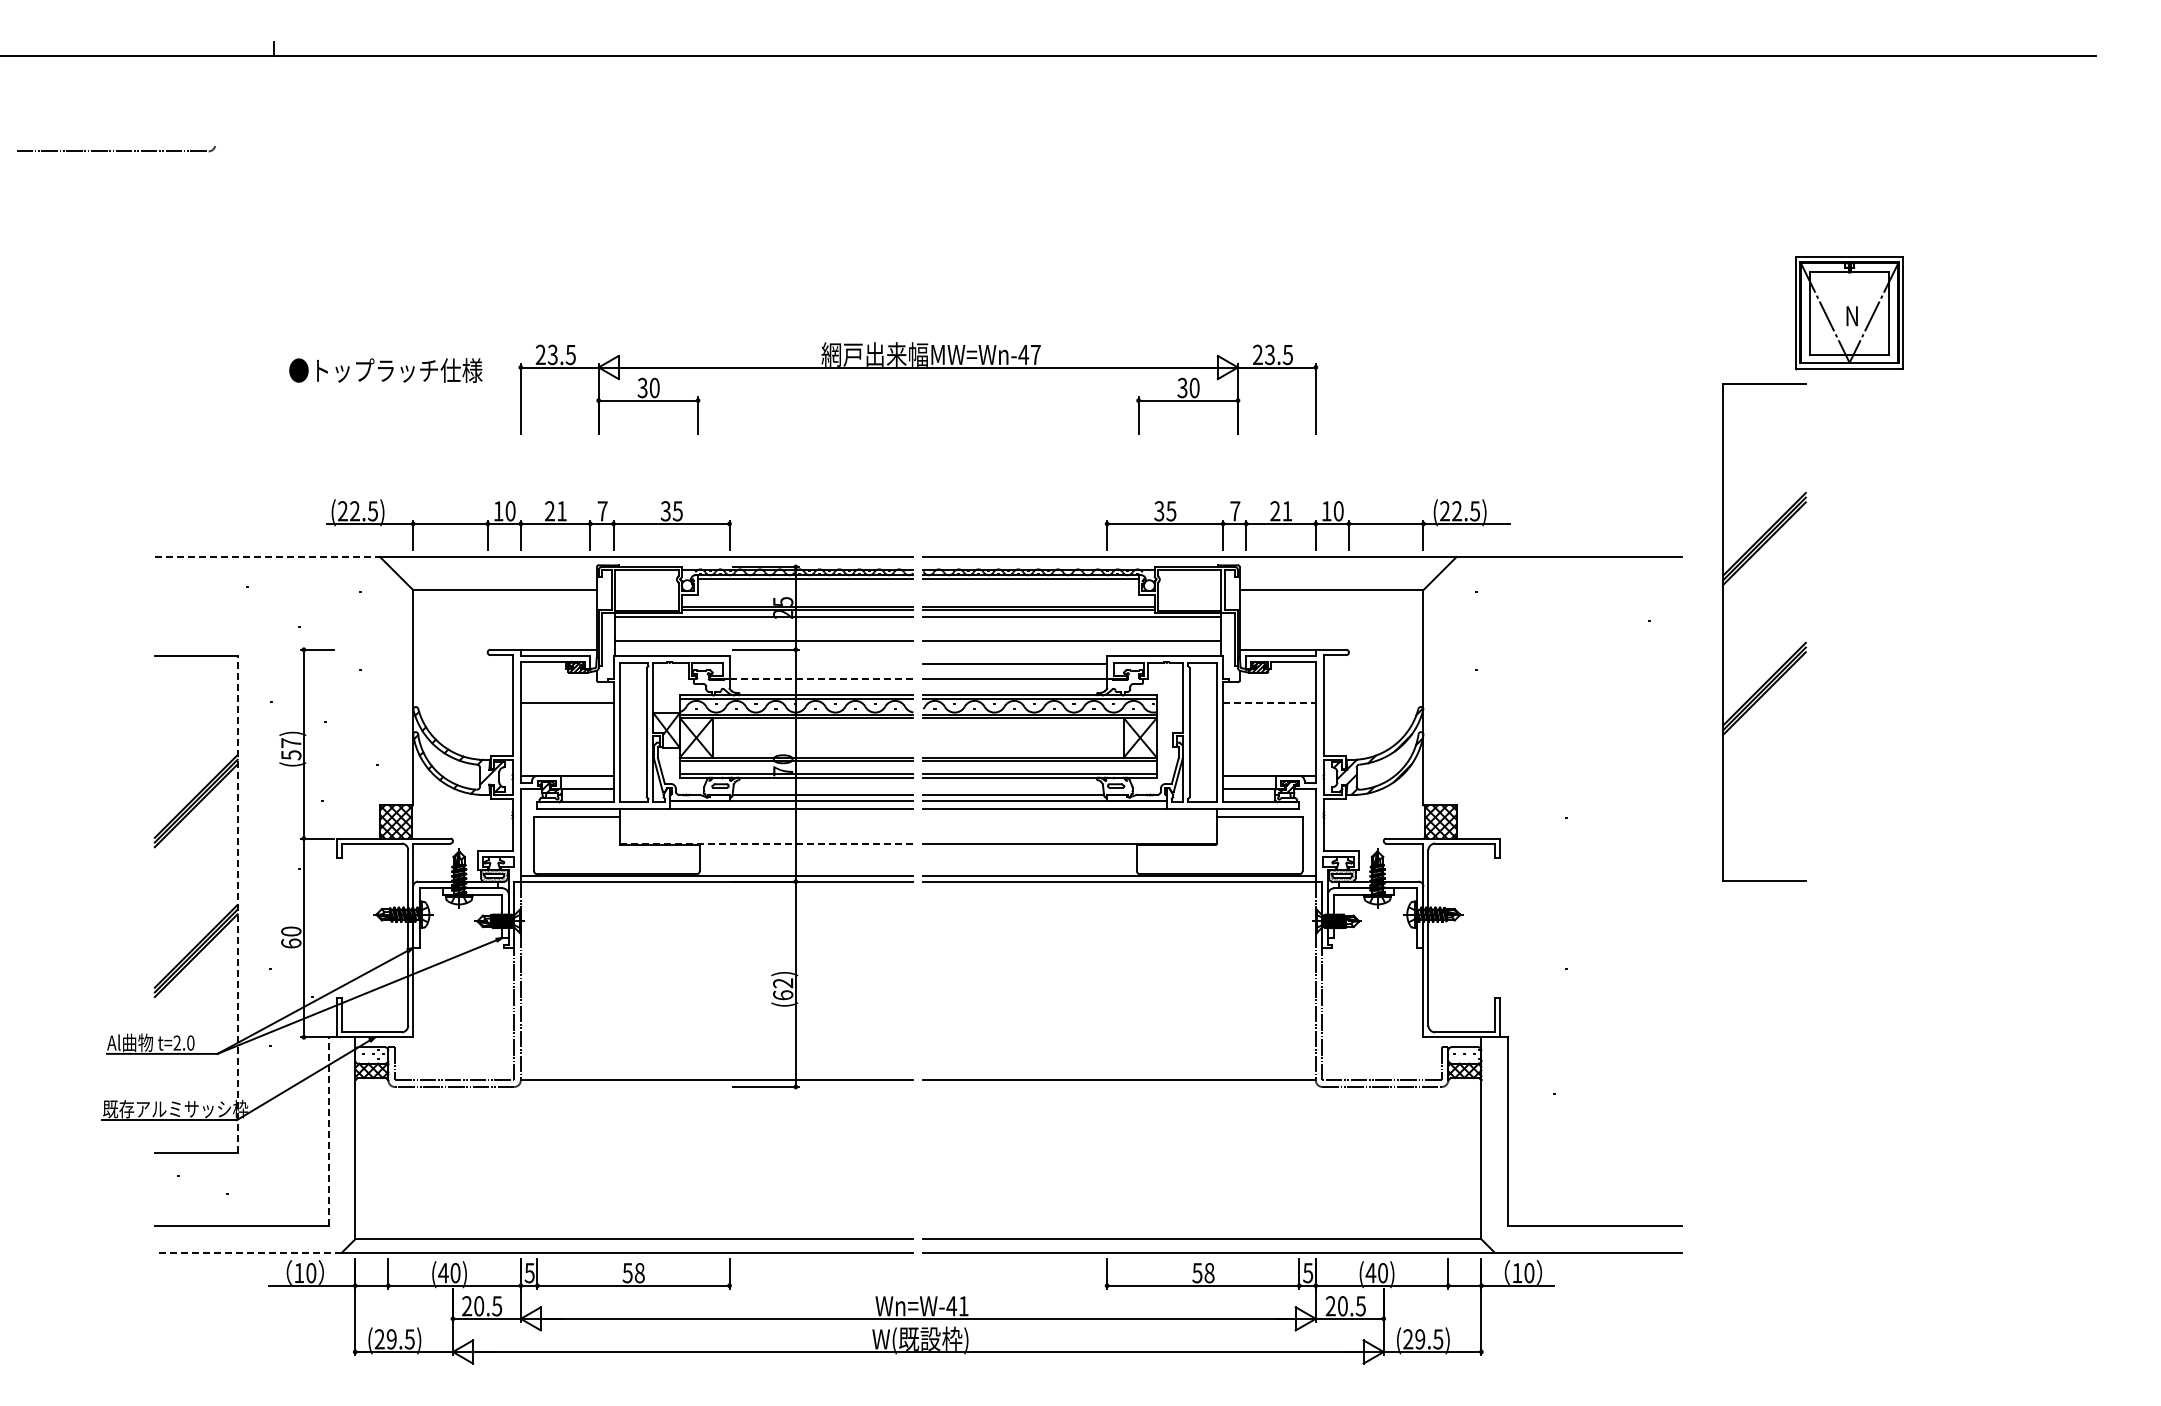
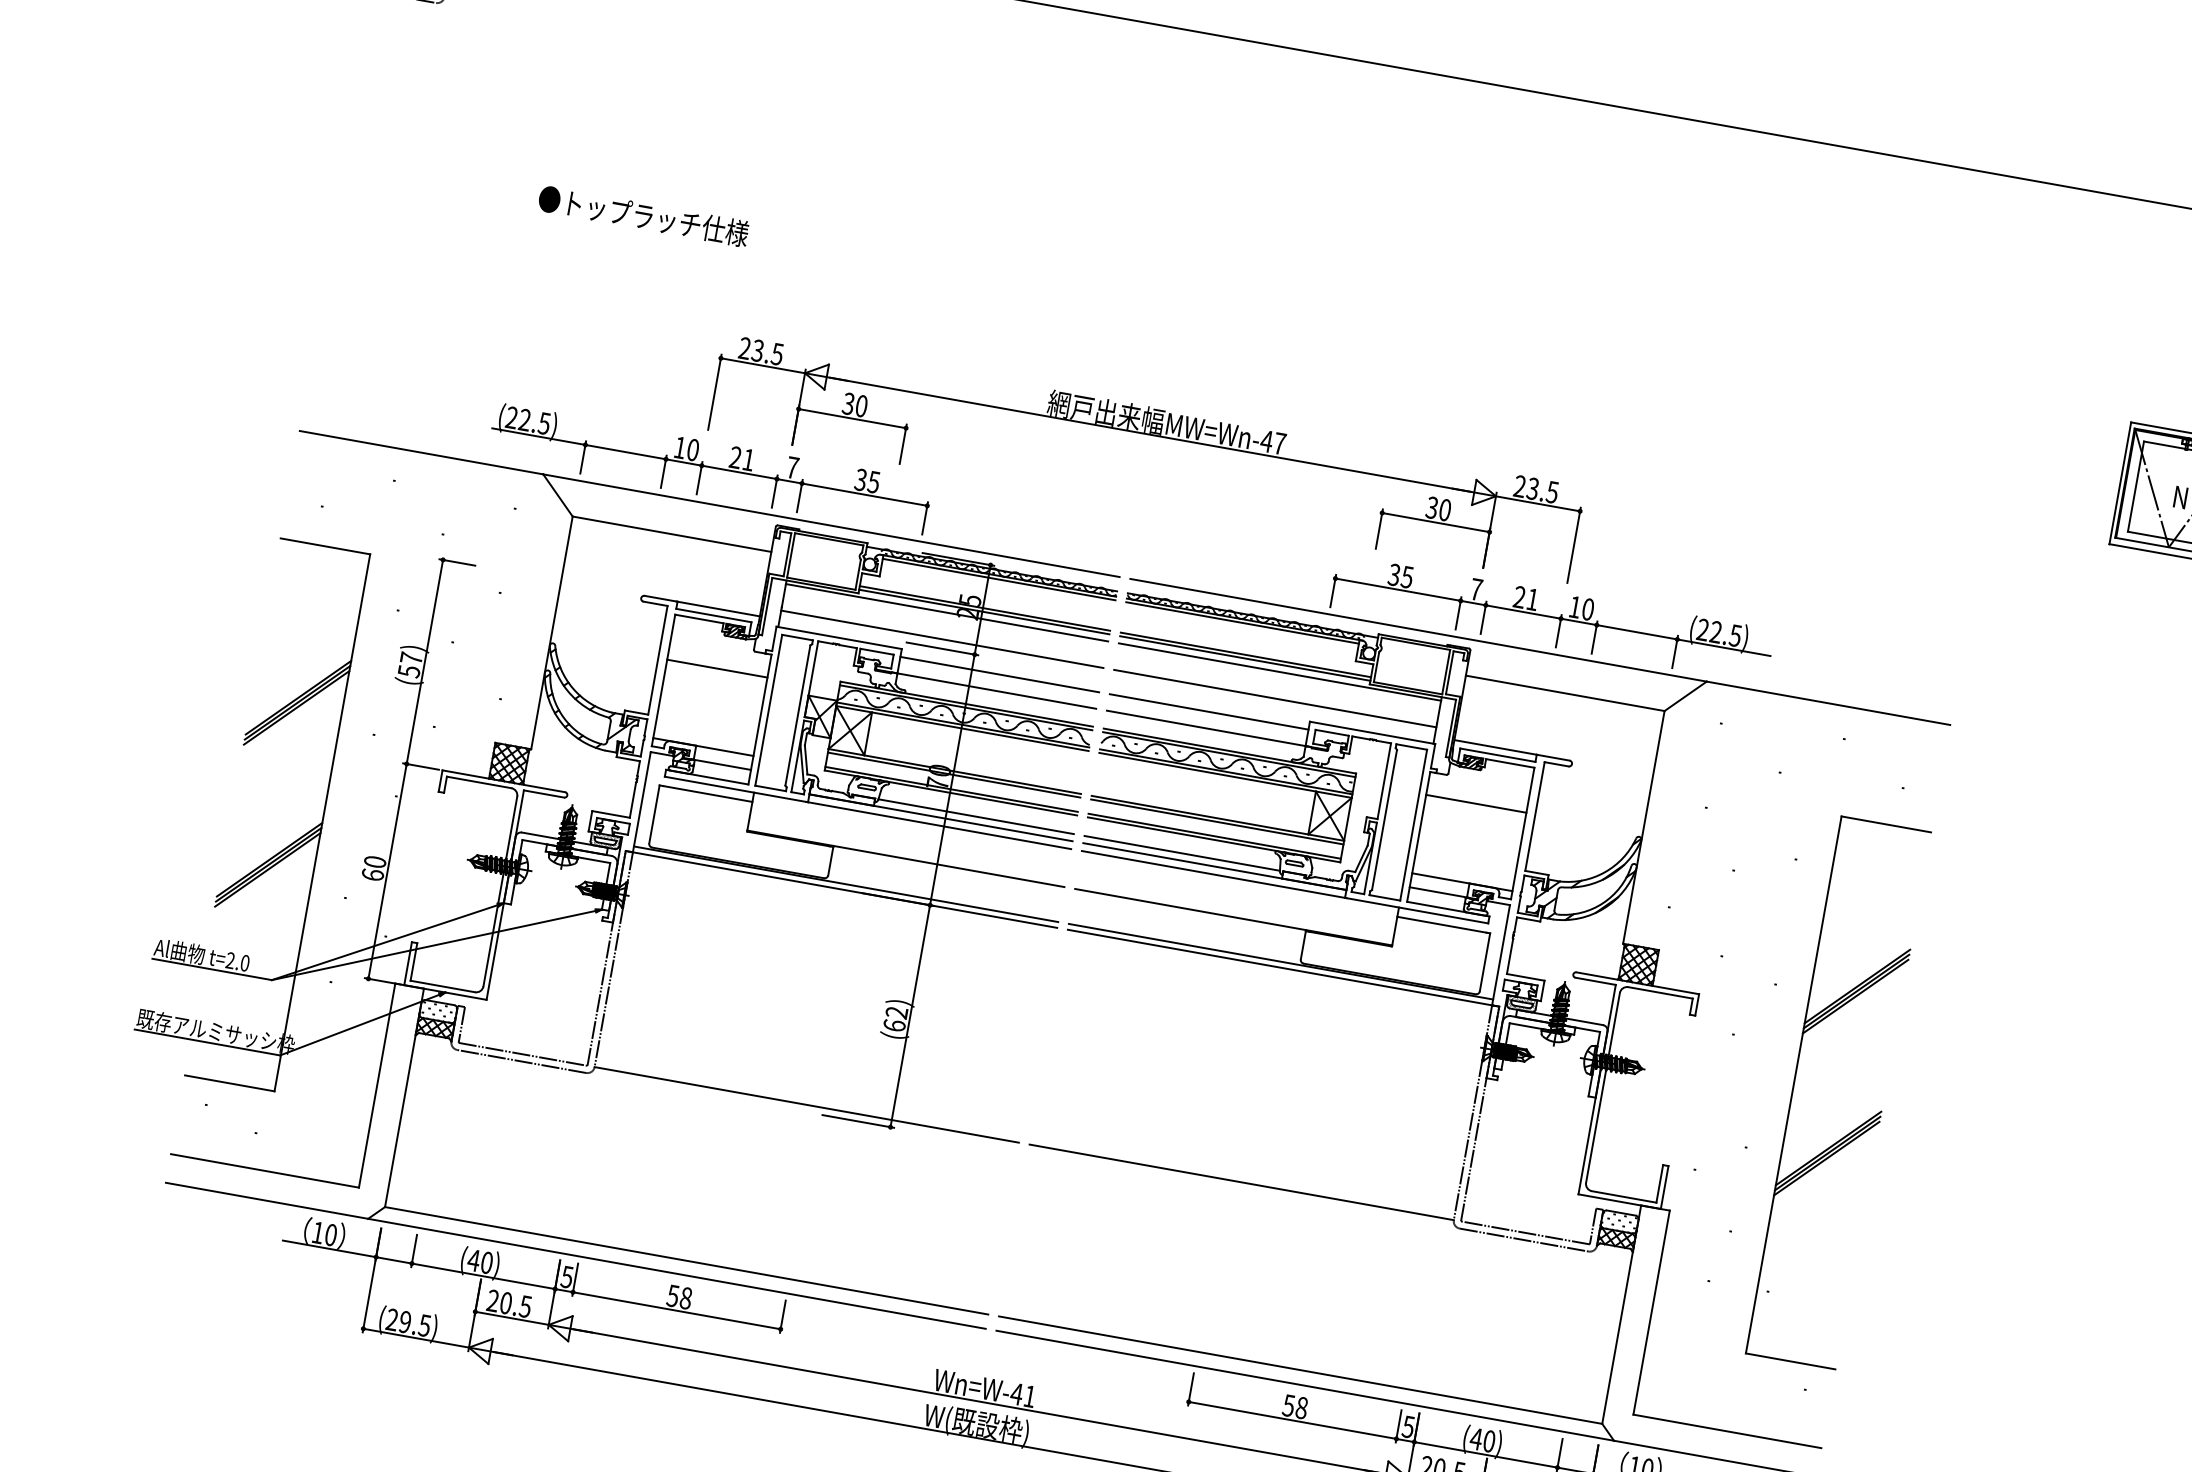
part: (918, 368) -> (1150, 435), moved
text: (385, 370) -> (643, 216), moved
line: (267, 557) -> (421, 453), dashed -> solid
part: (1789, 657) -> (1860, 1124), moved
line: (821, 663) -> (999, 674), added
line: (820, 678) -> (995, 690), dashed -> solid
line: (1269, 703) -> (1476, 803), dashed -> solid
line: (766, 843) -> (905, 858), dashed -> solid
line: (237, 904) -> (322, 822), dashed -> solid
line: (328, 1131) -> (376, 1085), dashed -> solid
line: (248, 1252) -> (267, 1200), dashed -> solid

